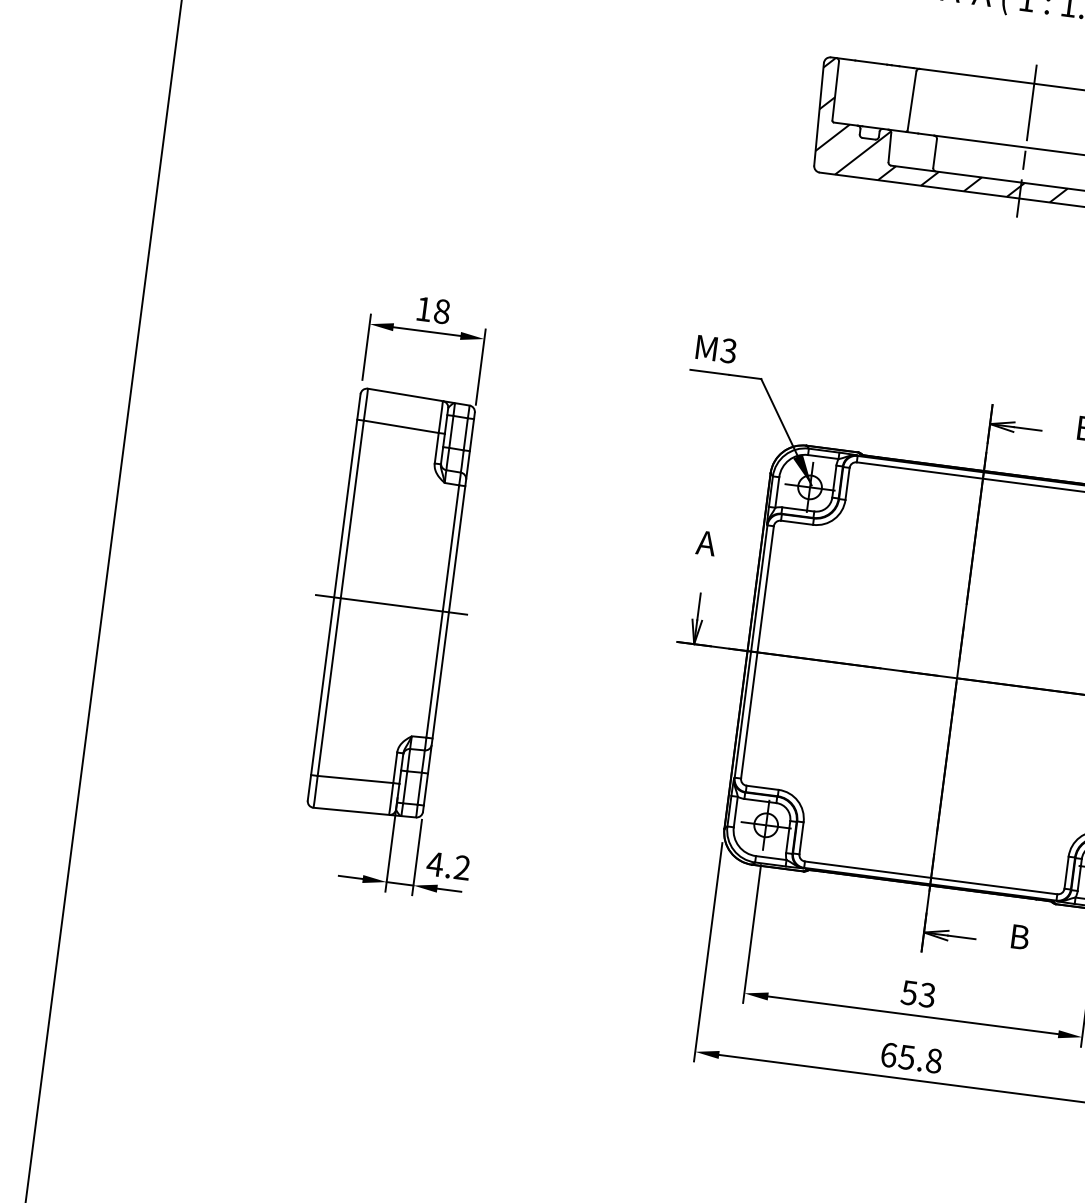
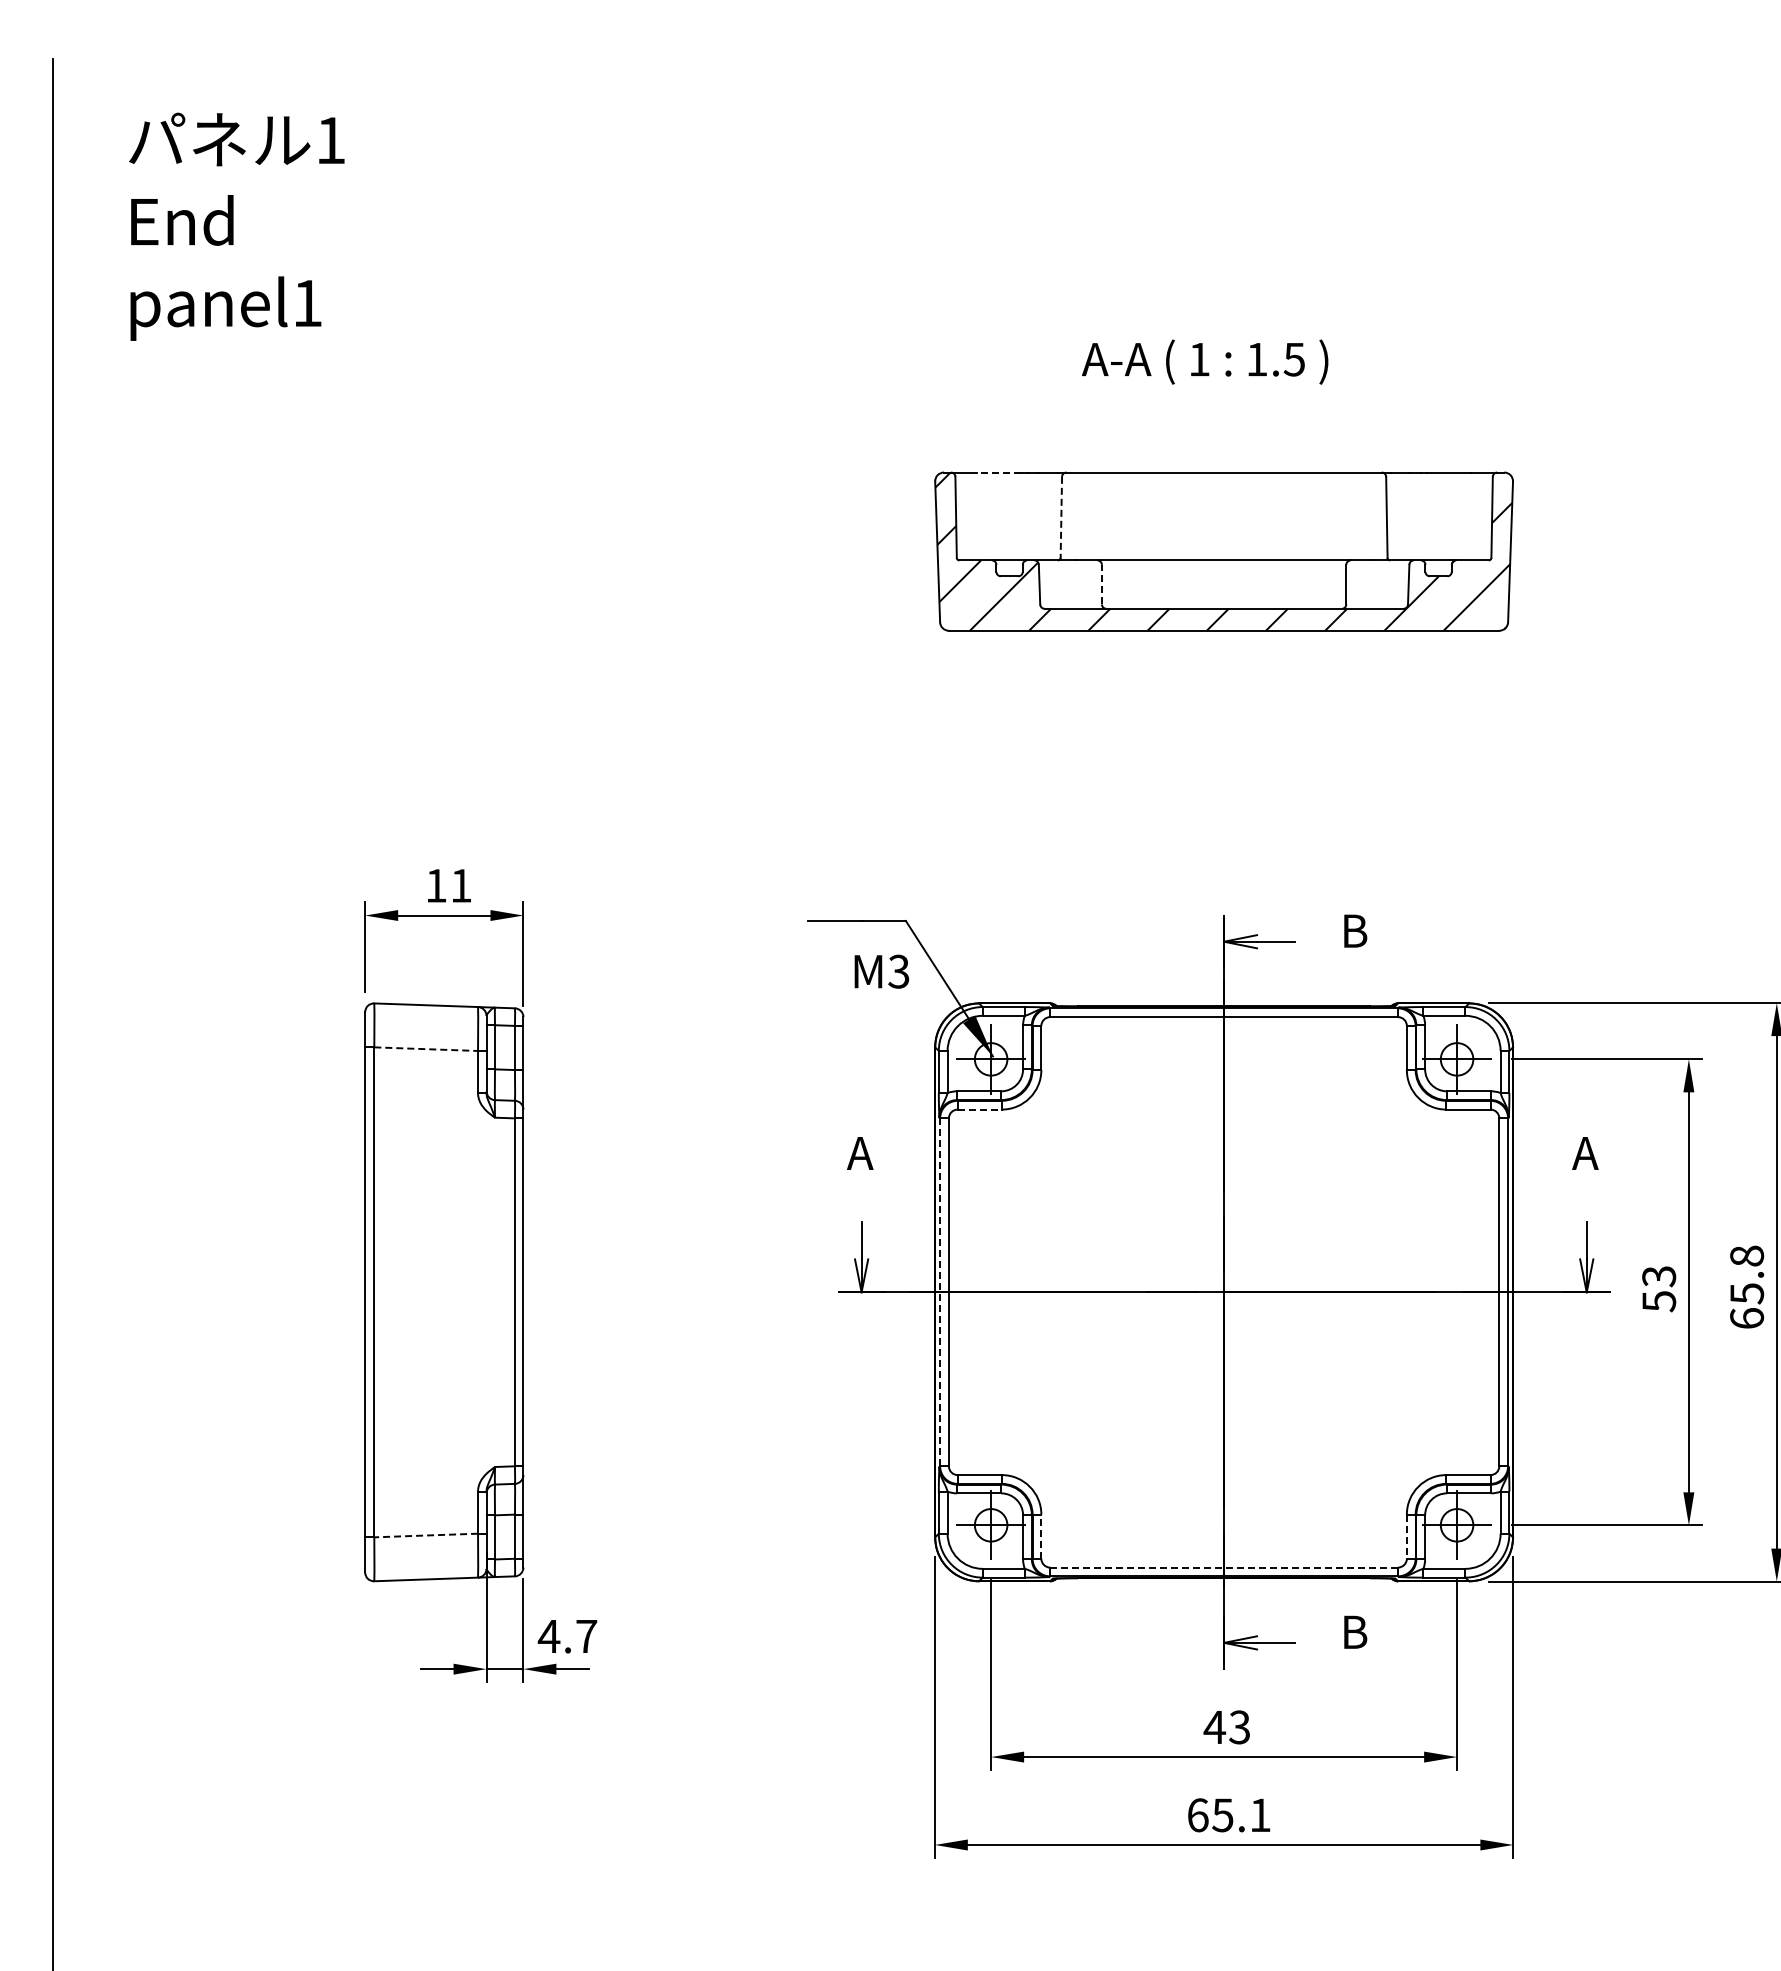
line: (871, 62) -> (999, 472), solid -> dashed
line: (912, 101) -> (1061, 518), solid -> dashed
line: (1027, 141) -> (1224, 551), removed
line: (934, 153) -> (1101, 584), solid -> dashed
text: (442, 311) -> (461, 885), 18 -> 11
text: (716, 349) -> (881, 971), moved
line: (401, 427) -> (426, 1049), solid -> dashed
line: (797, 522) -> (980, 1109), solid -> dashed
line: (390, 604) -> (443, 1292), removed
line: (751, 651) -> (940, 1292), solid -> dashed
line: (355, 779) -> (426, 1535), solid -> dashed
line: (801, 838) -> (1041, 1536), solid -> dashed
text: (462, 867) -> (586, 1635), 4.2 -> 4.7
line: (1066, 873) -> (1406, 1537), solid -> dashed
line: (931, 877) -> (1224, 1567), solid -> dashed
text: (909, 992) -> (1214, 1727), 53 -> 43
text: (934, 1061) -> (1260, 1815), 65.8 -> 65.1

